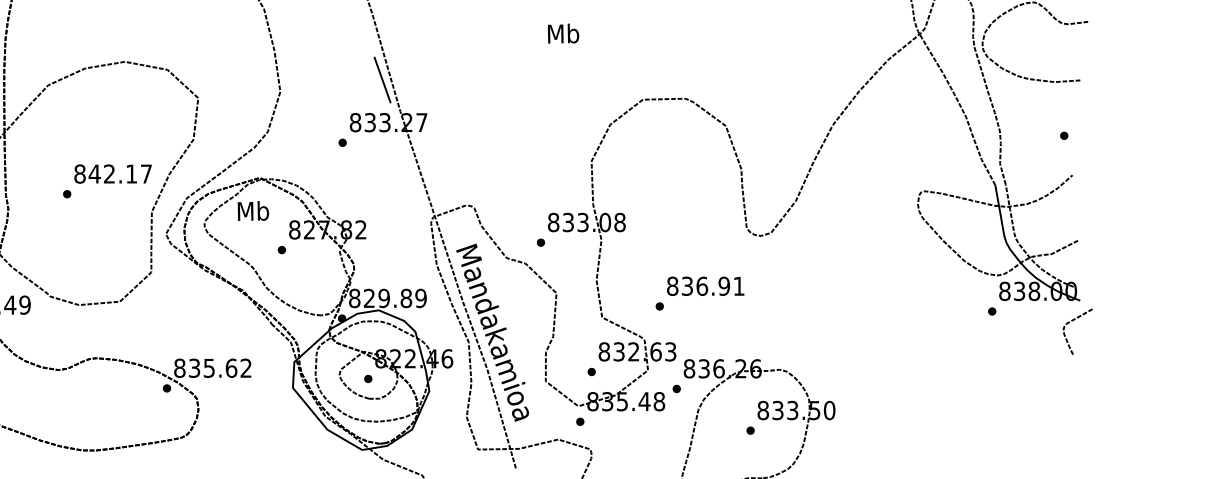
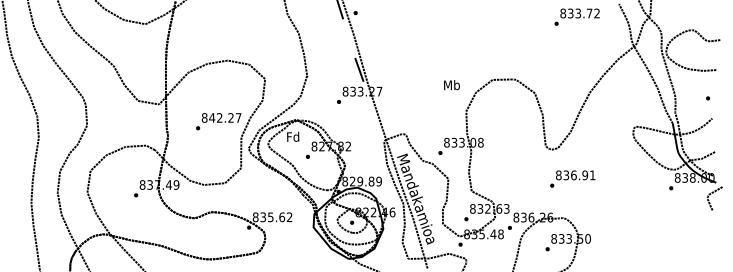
text: (562, 34) -> (451, 85), moved
text: (130, 173) -> (230, 117), 842.17 -> 842.27
text: (253, 210) -> (293, 136), Mb -> Fd
text: (699, 292) -> (572, 178), moved

